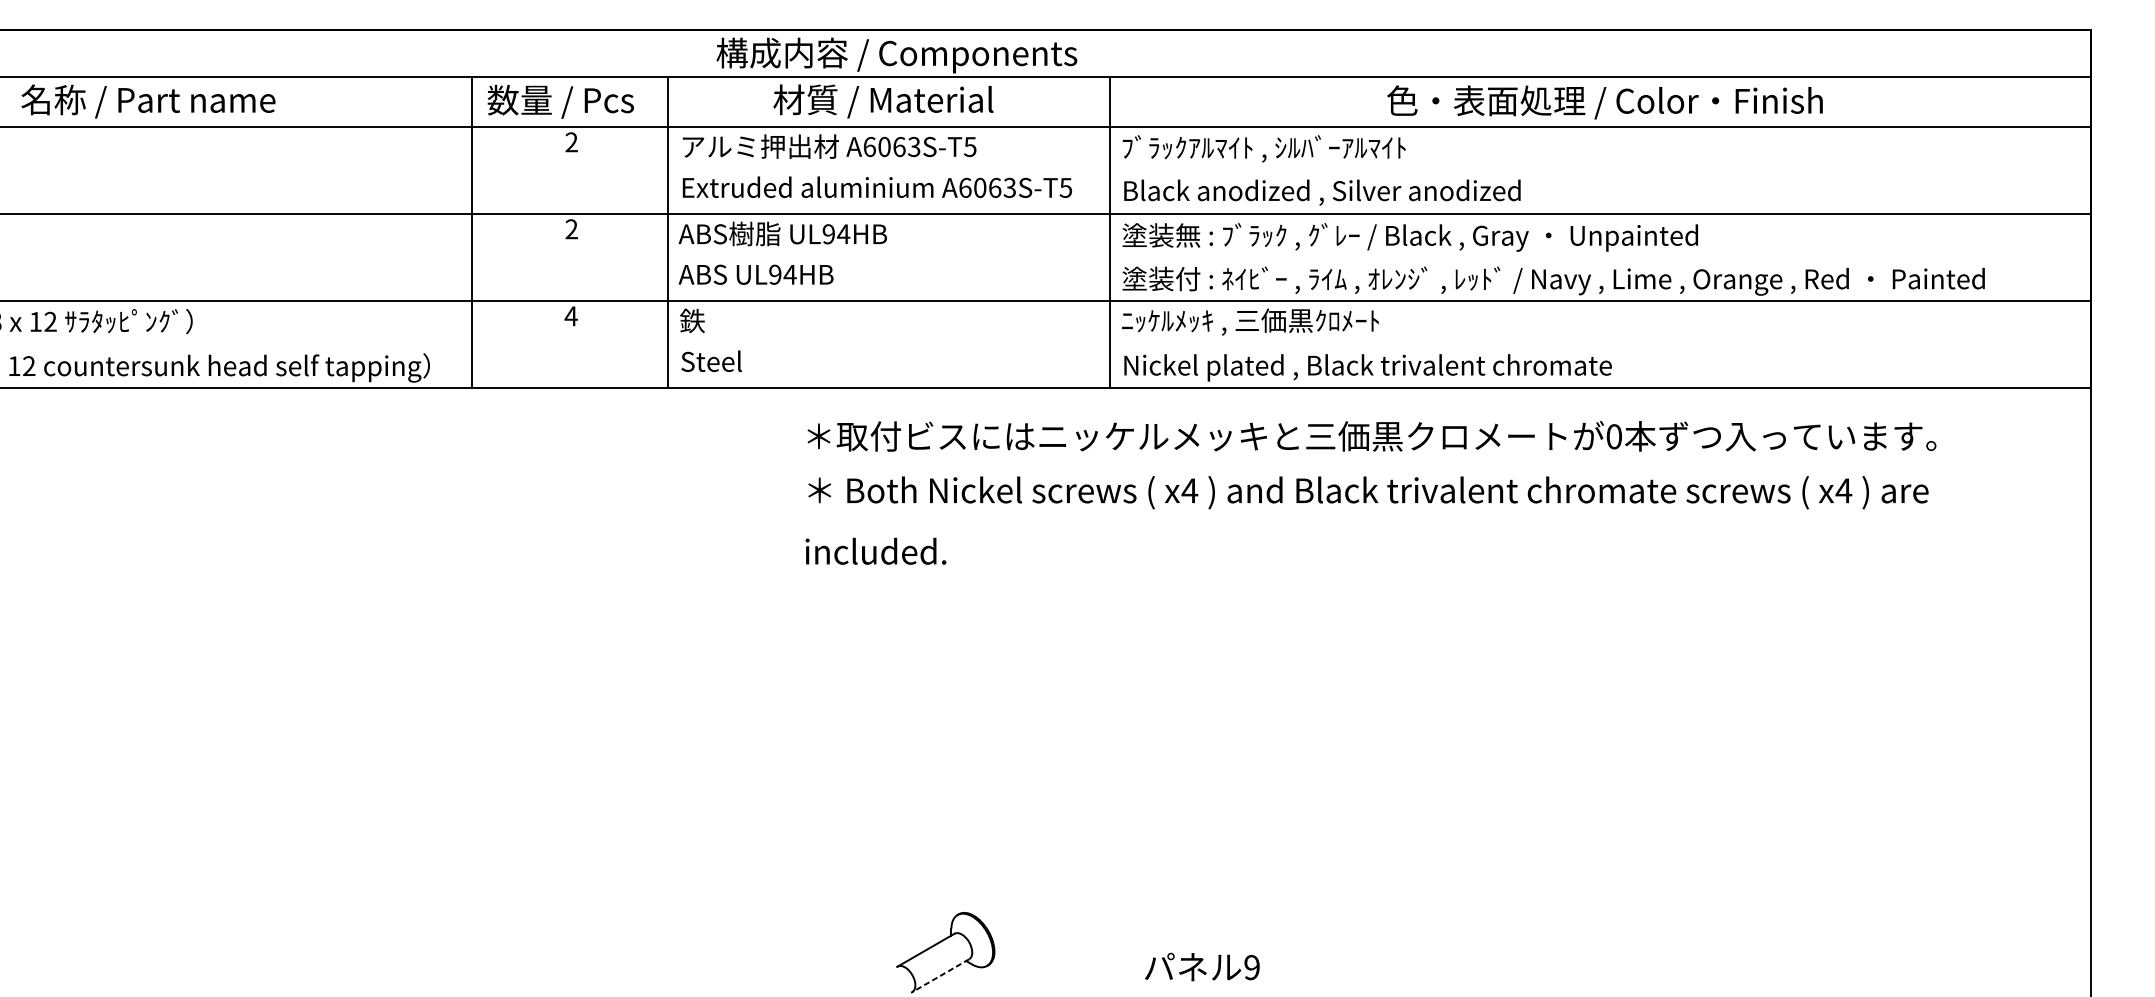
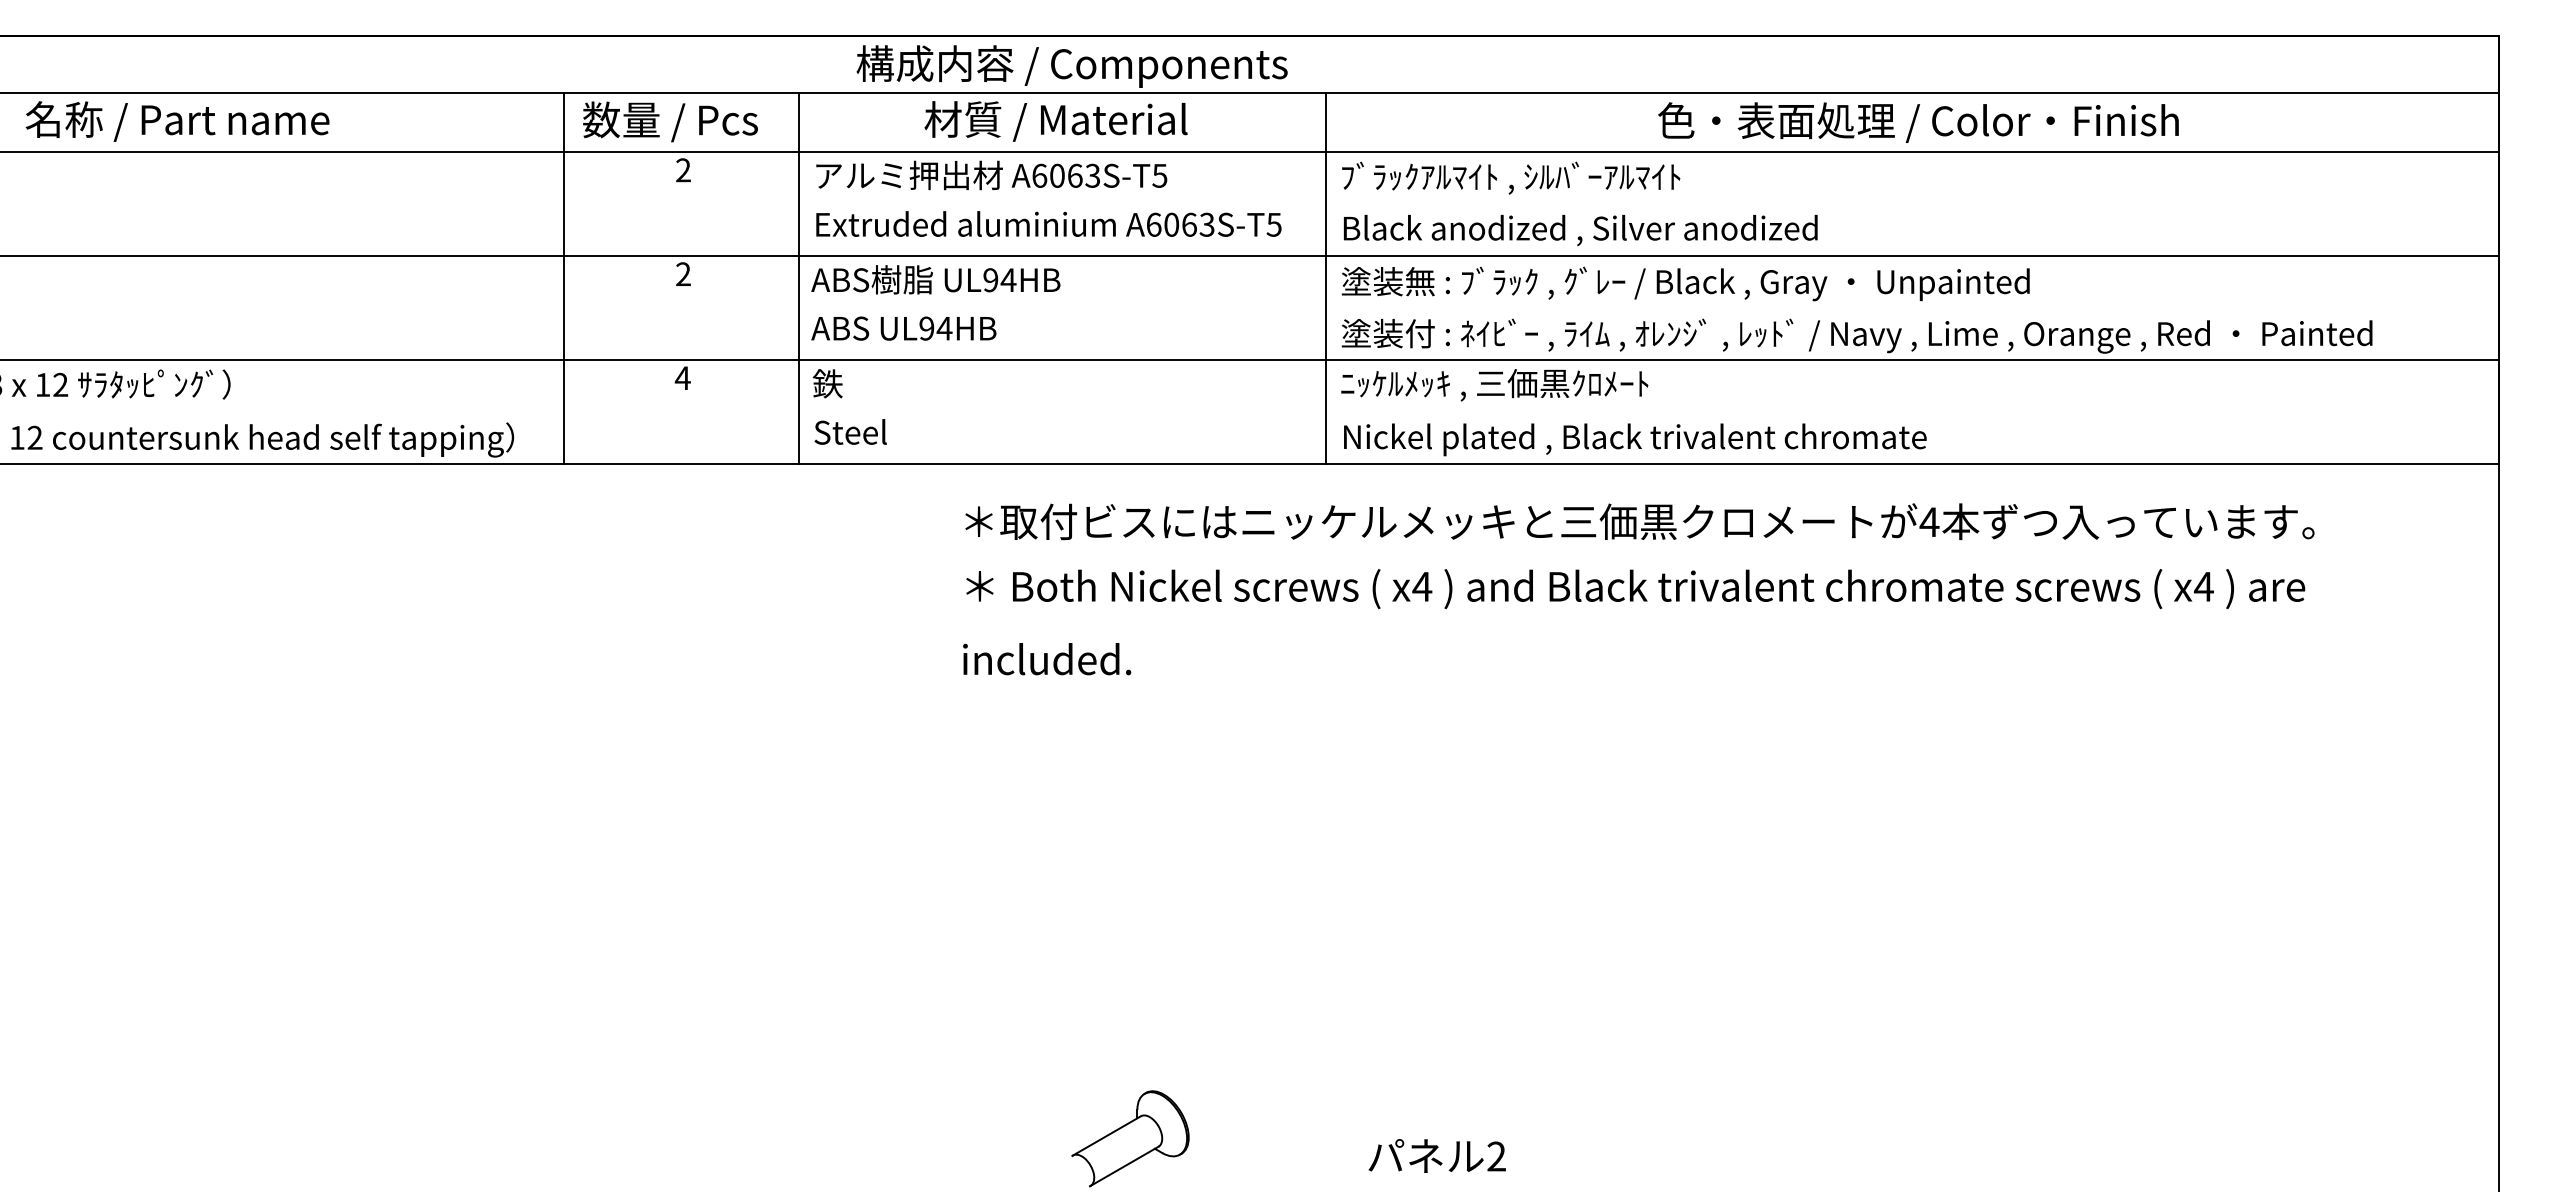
text: (1614, 437) -> (1929, 522), 0 -> 4
text: (1251, 967) -> (1496, 1156), 9 -> 2
line: (940, 975) -> (1124, 1166), dashed -> solid

